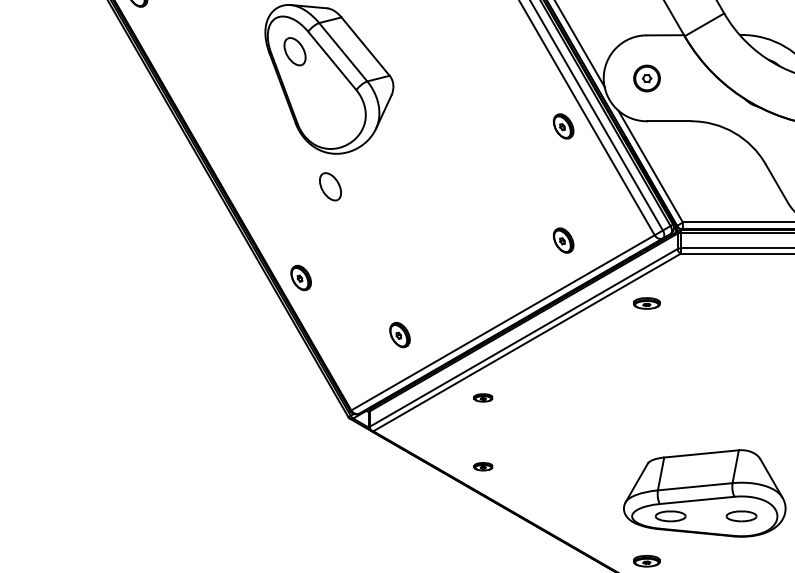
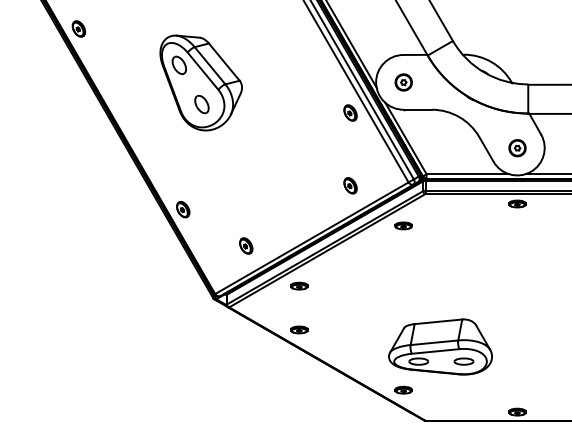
part: (329, 186) -> (201, 104), moved
part: (483, 396) -> (299, 285), size x1.43
part: (483, 465) -> (299, 329), size x1.43

